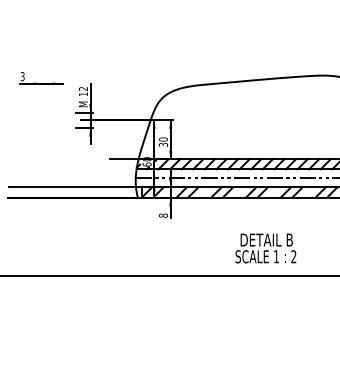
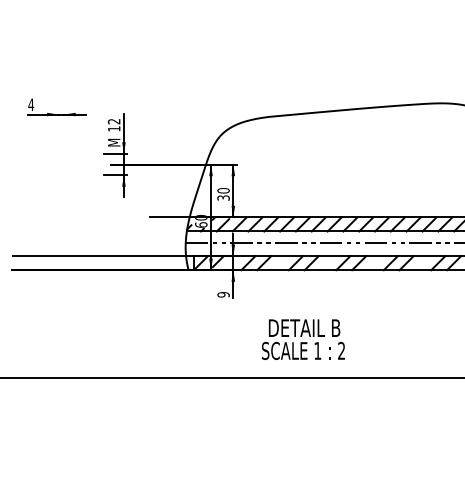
text: (22, 76) -> (30, 104), 3 -> 4
text: (163, 215) -> (223, 294), 8 -> 9
text: (265, 248) -> (302, 339), moved

